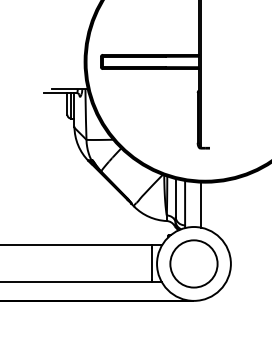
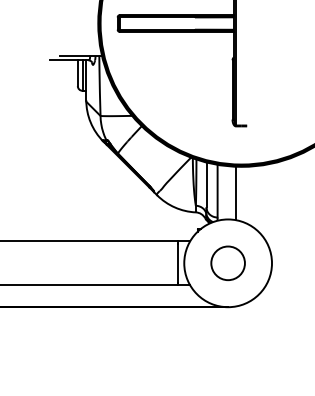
circle: (193, 263) -> (227, 262), size x0.6

